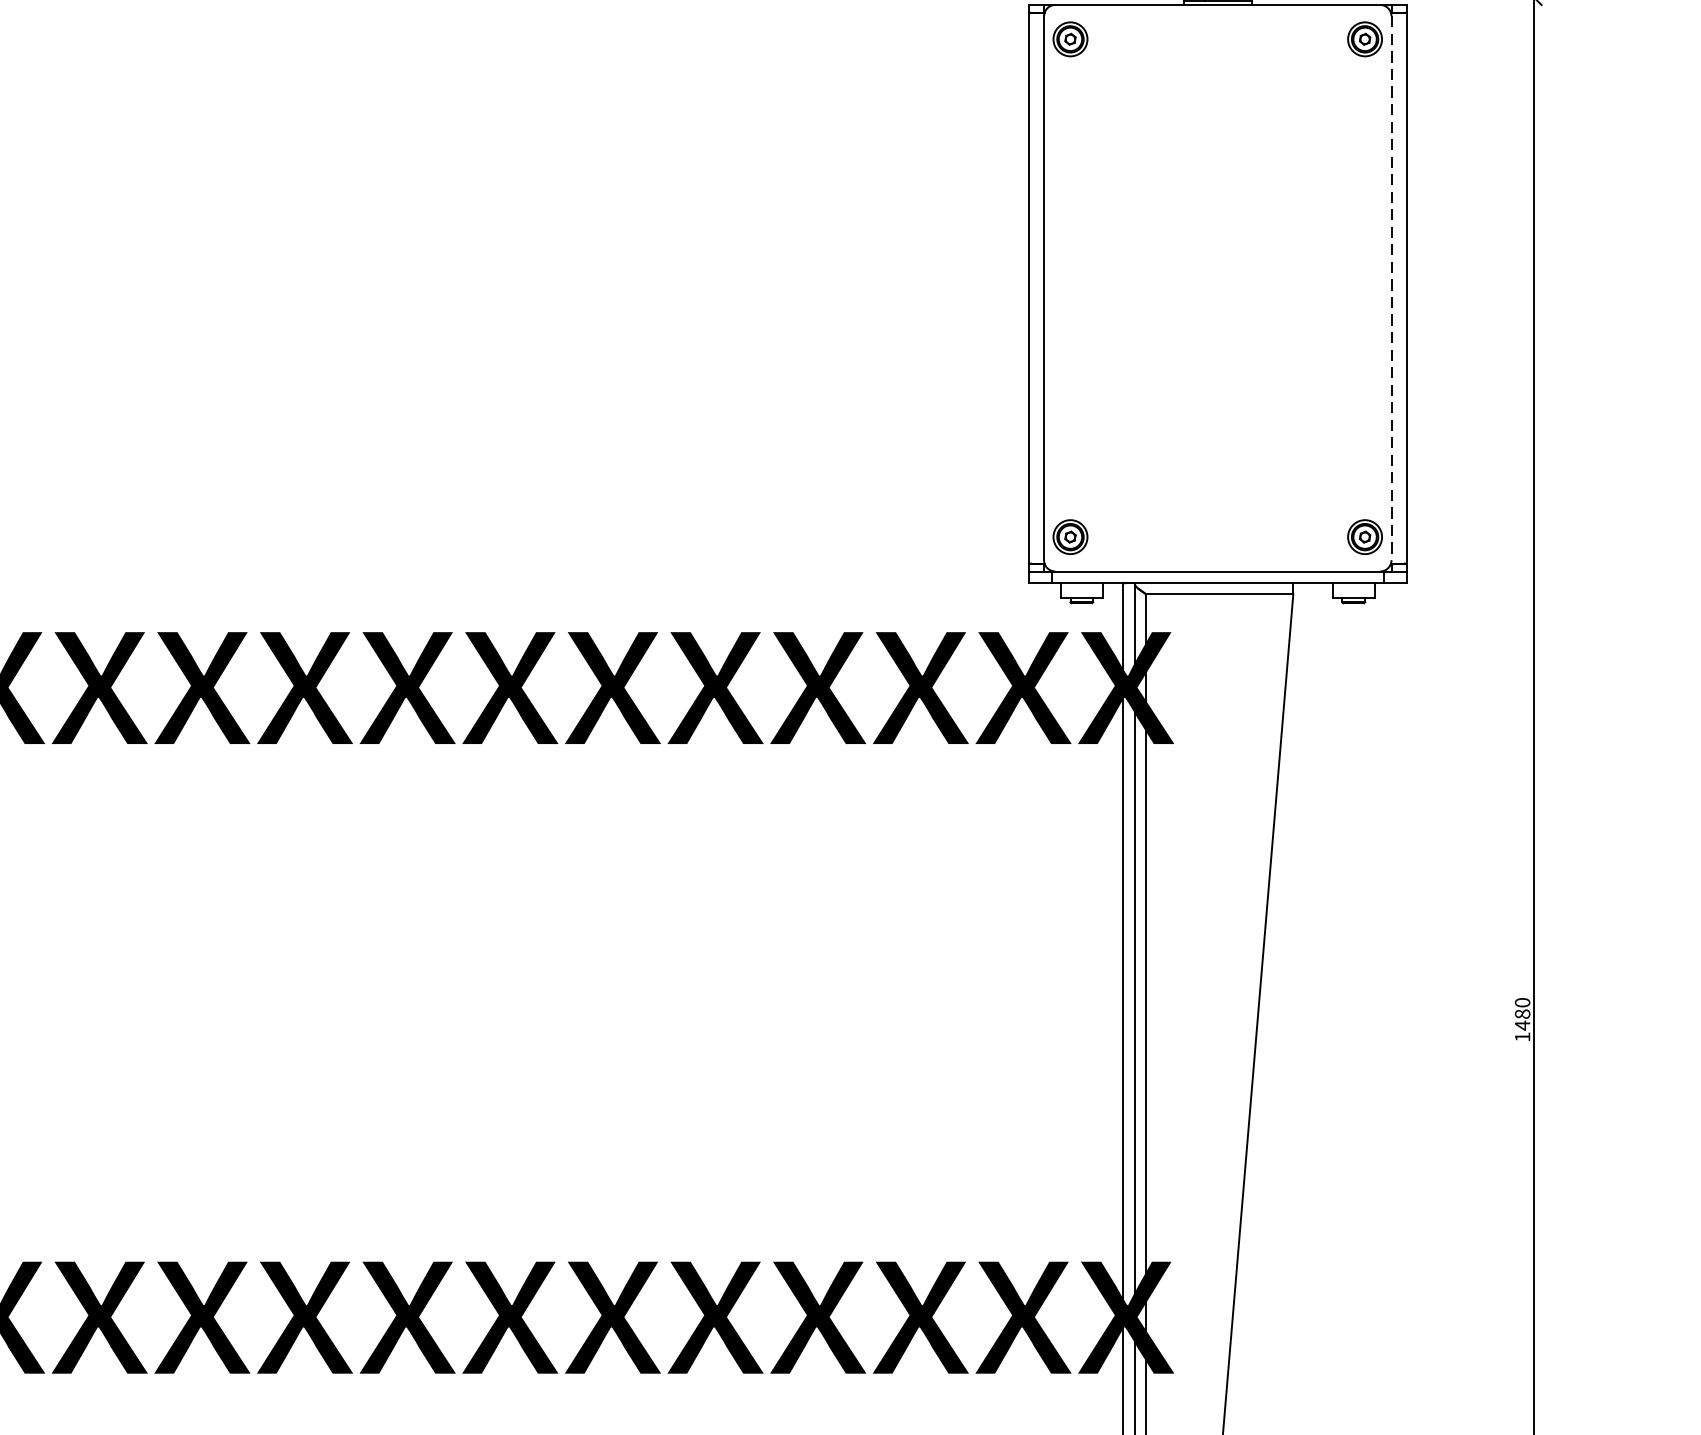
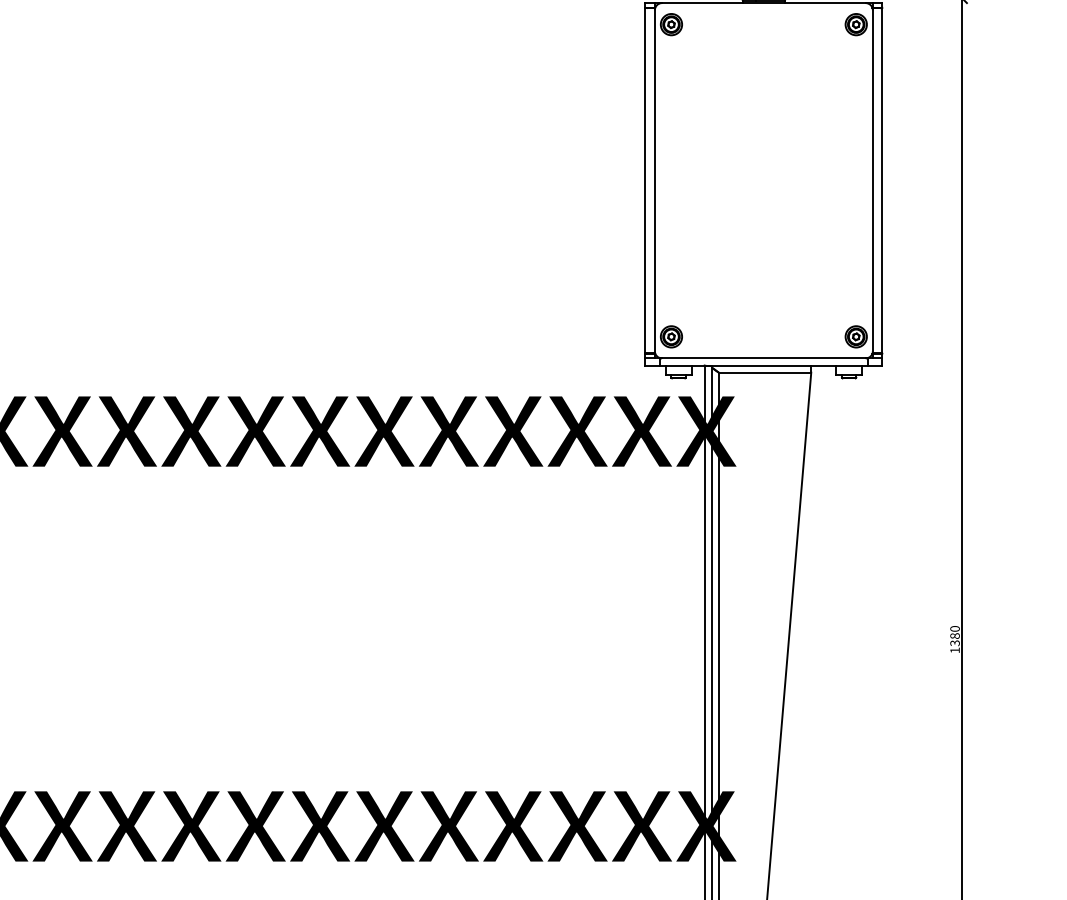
line: (1390, 287) -> (872, 180), dashed -> solid
text: (1521, 1025) -> (954, 643), 1480 -> 1380

